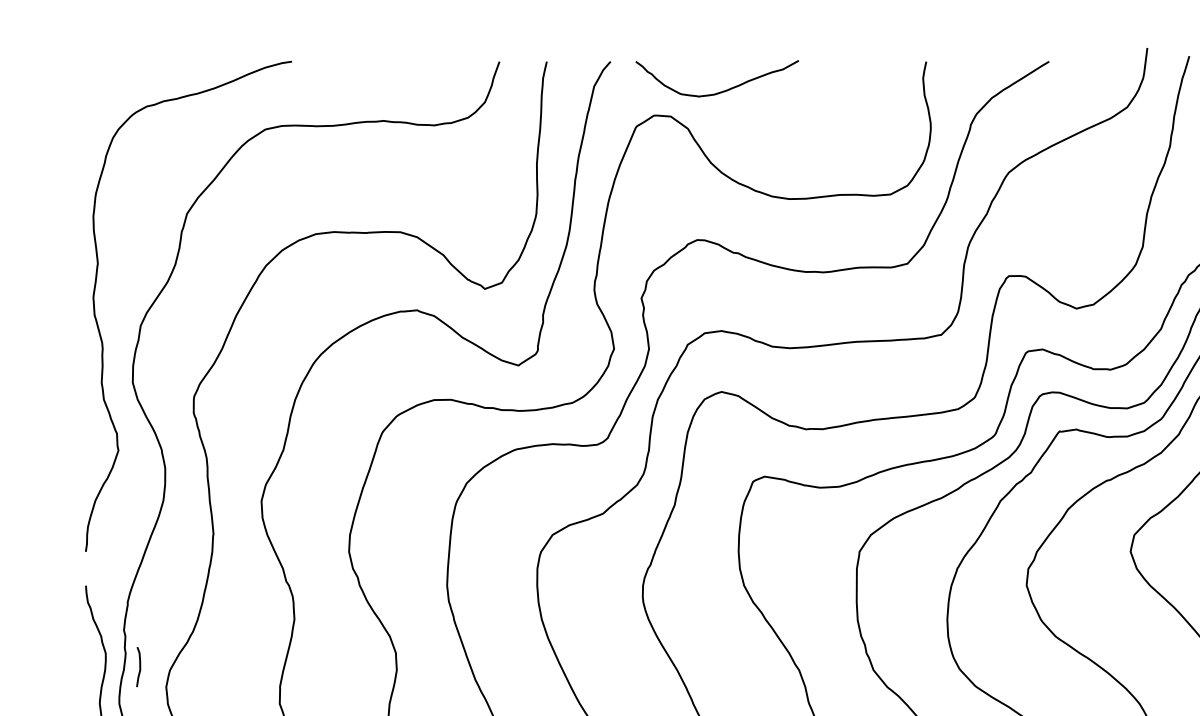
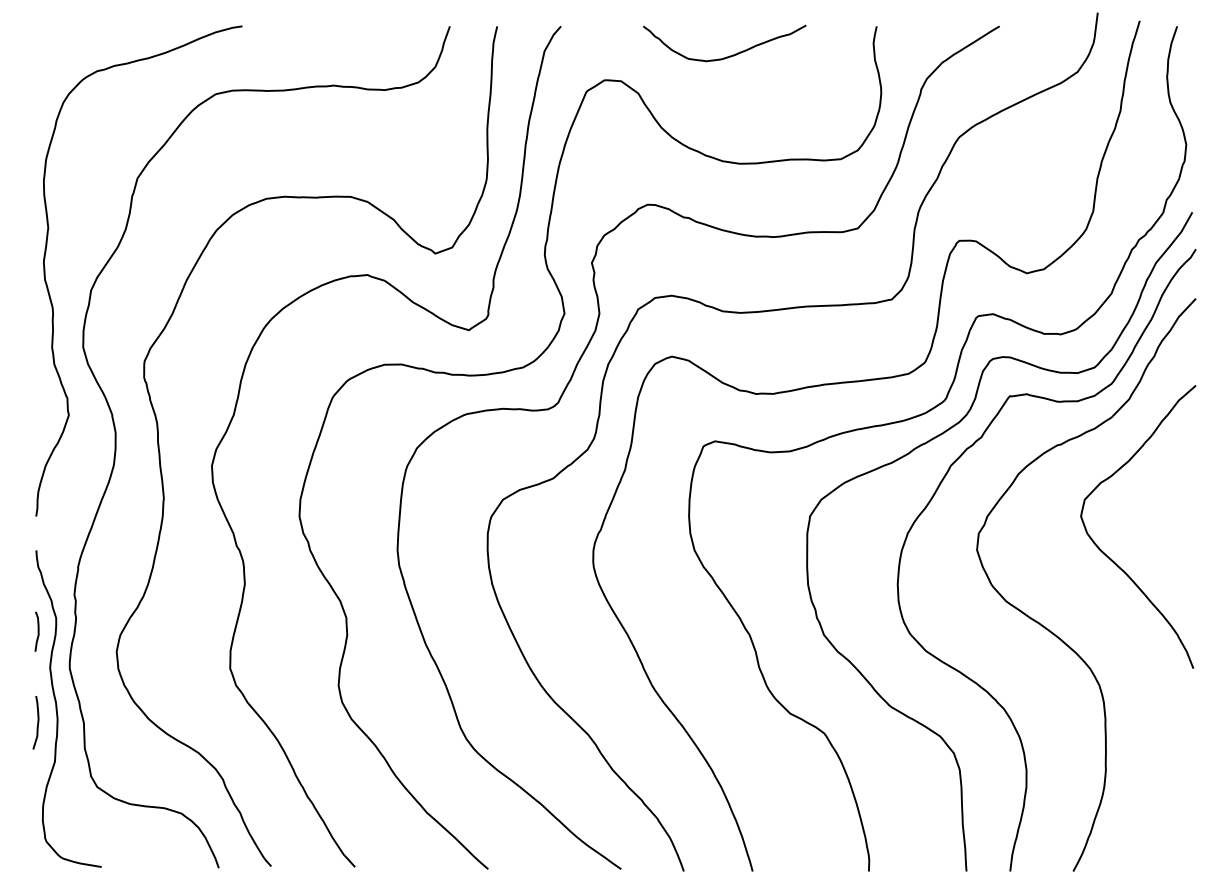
curve: (722, 90) -> (729, 55), moved
curve: (139, 666) -> (37, 631), moved

